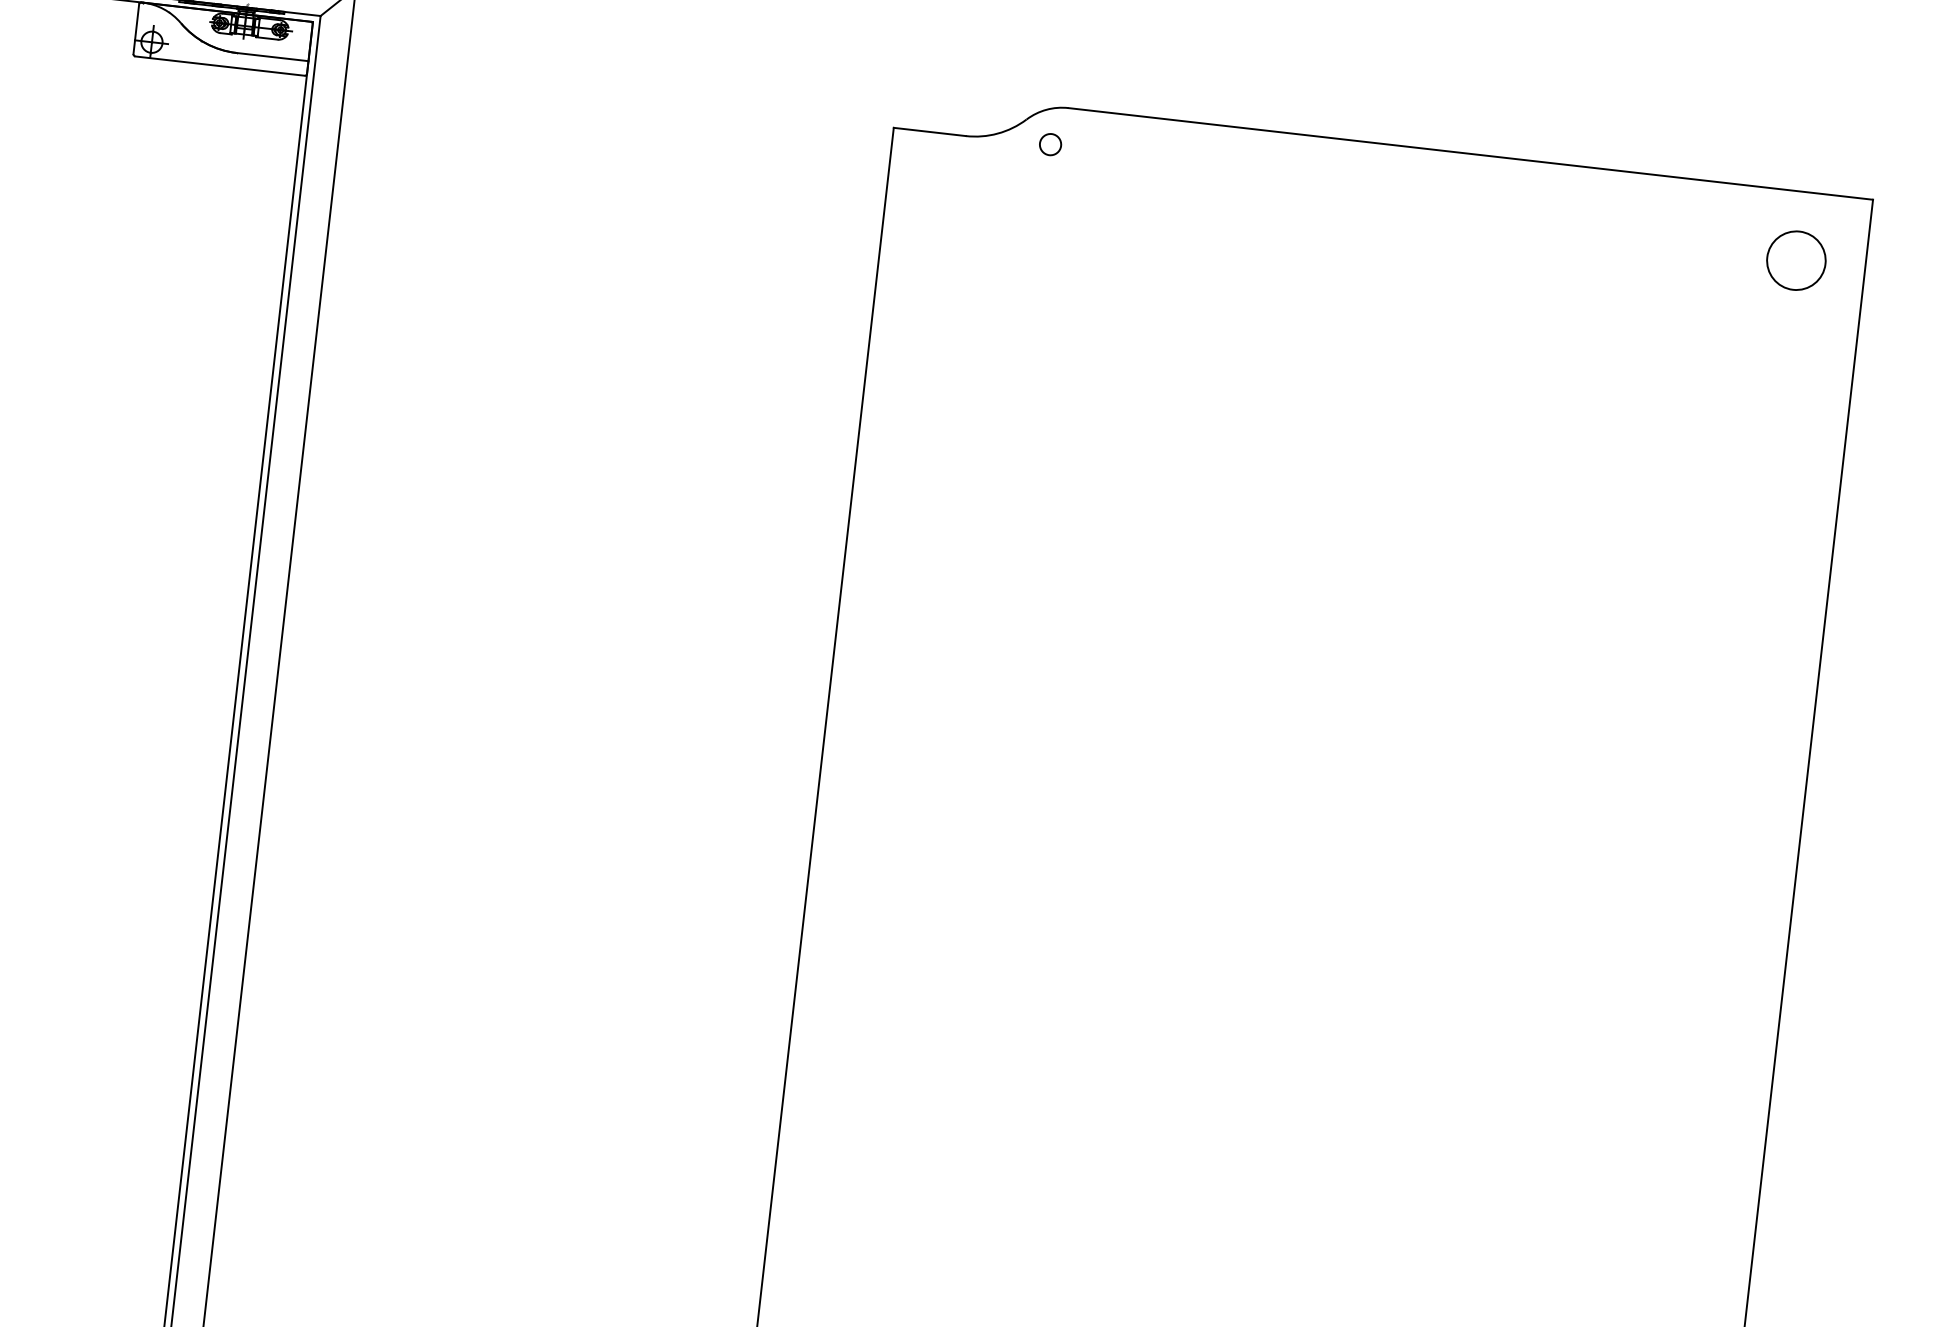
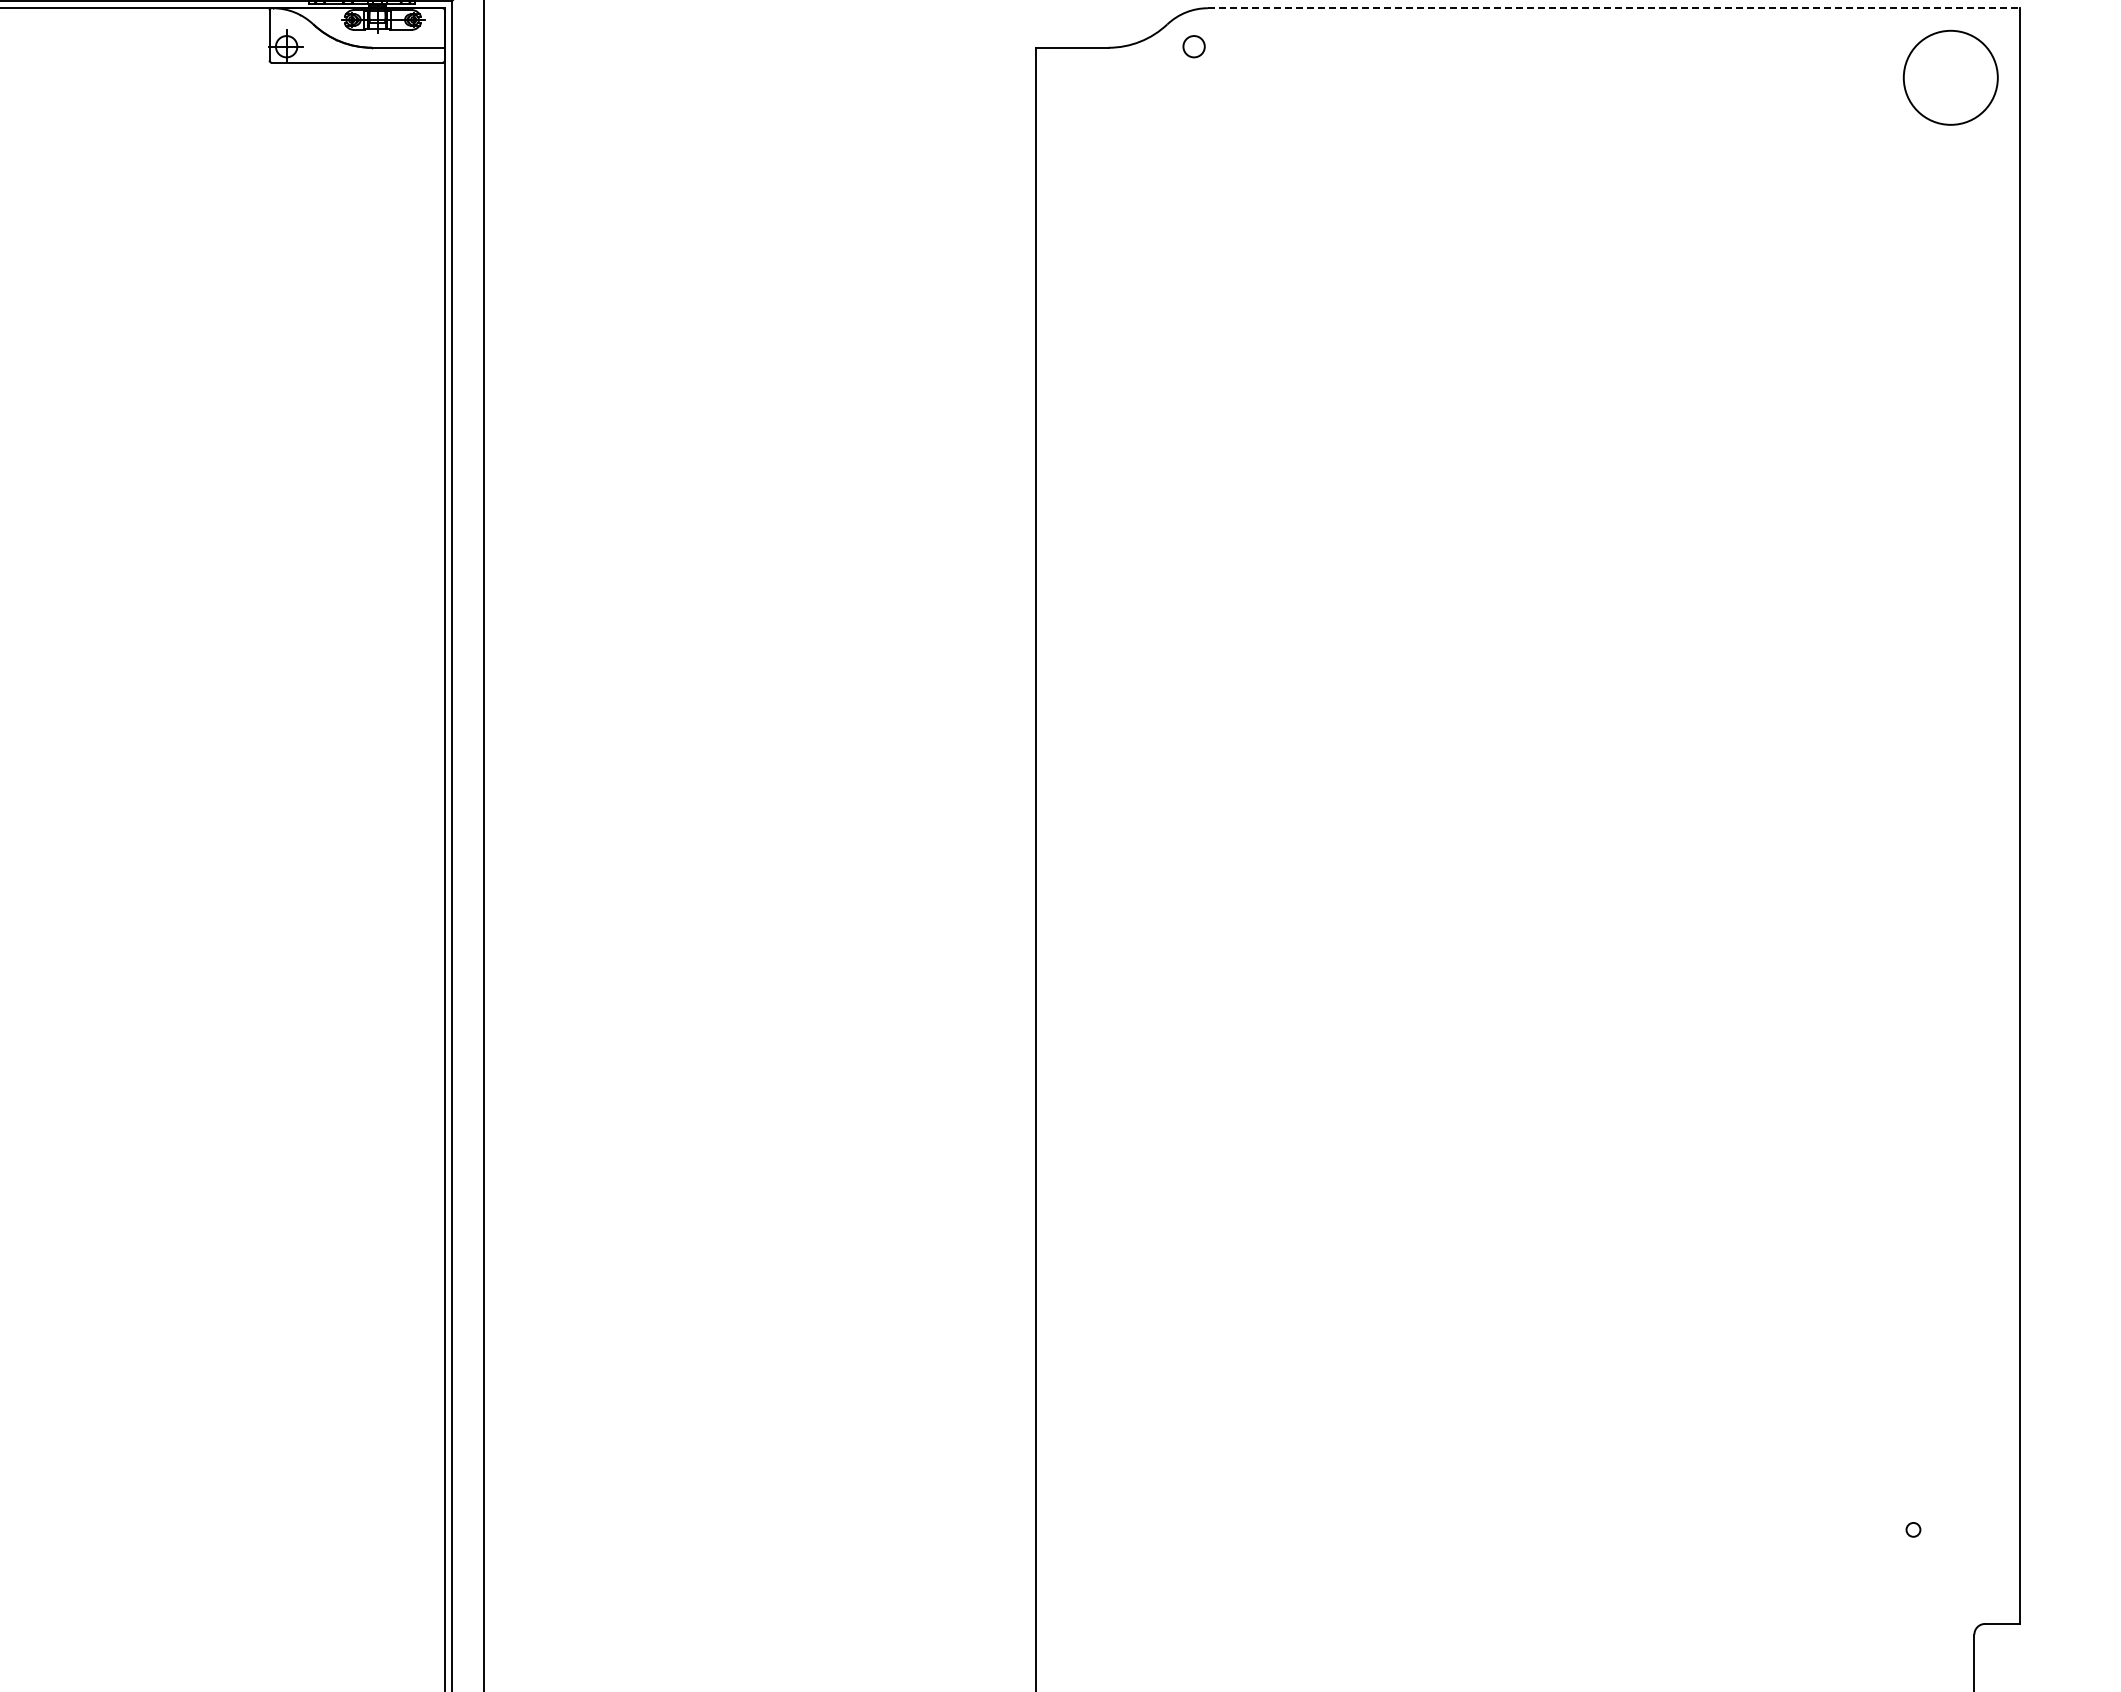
line: (1471, 154) -> (1614, 8), solid -> dashed
circle: (1796, 260) -> (1950, 77), size x1.6

